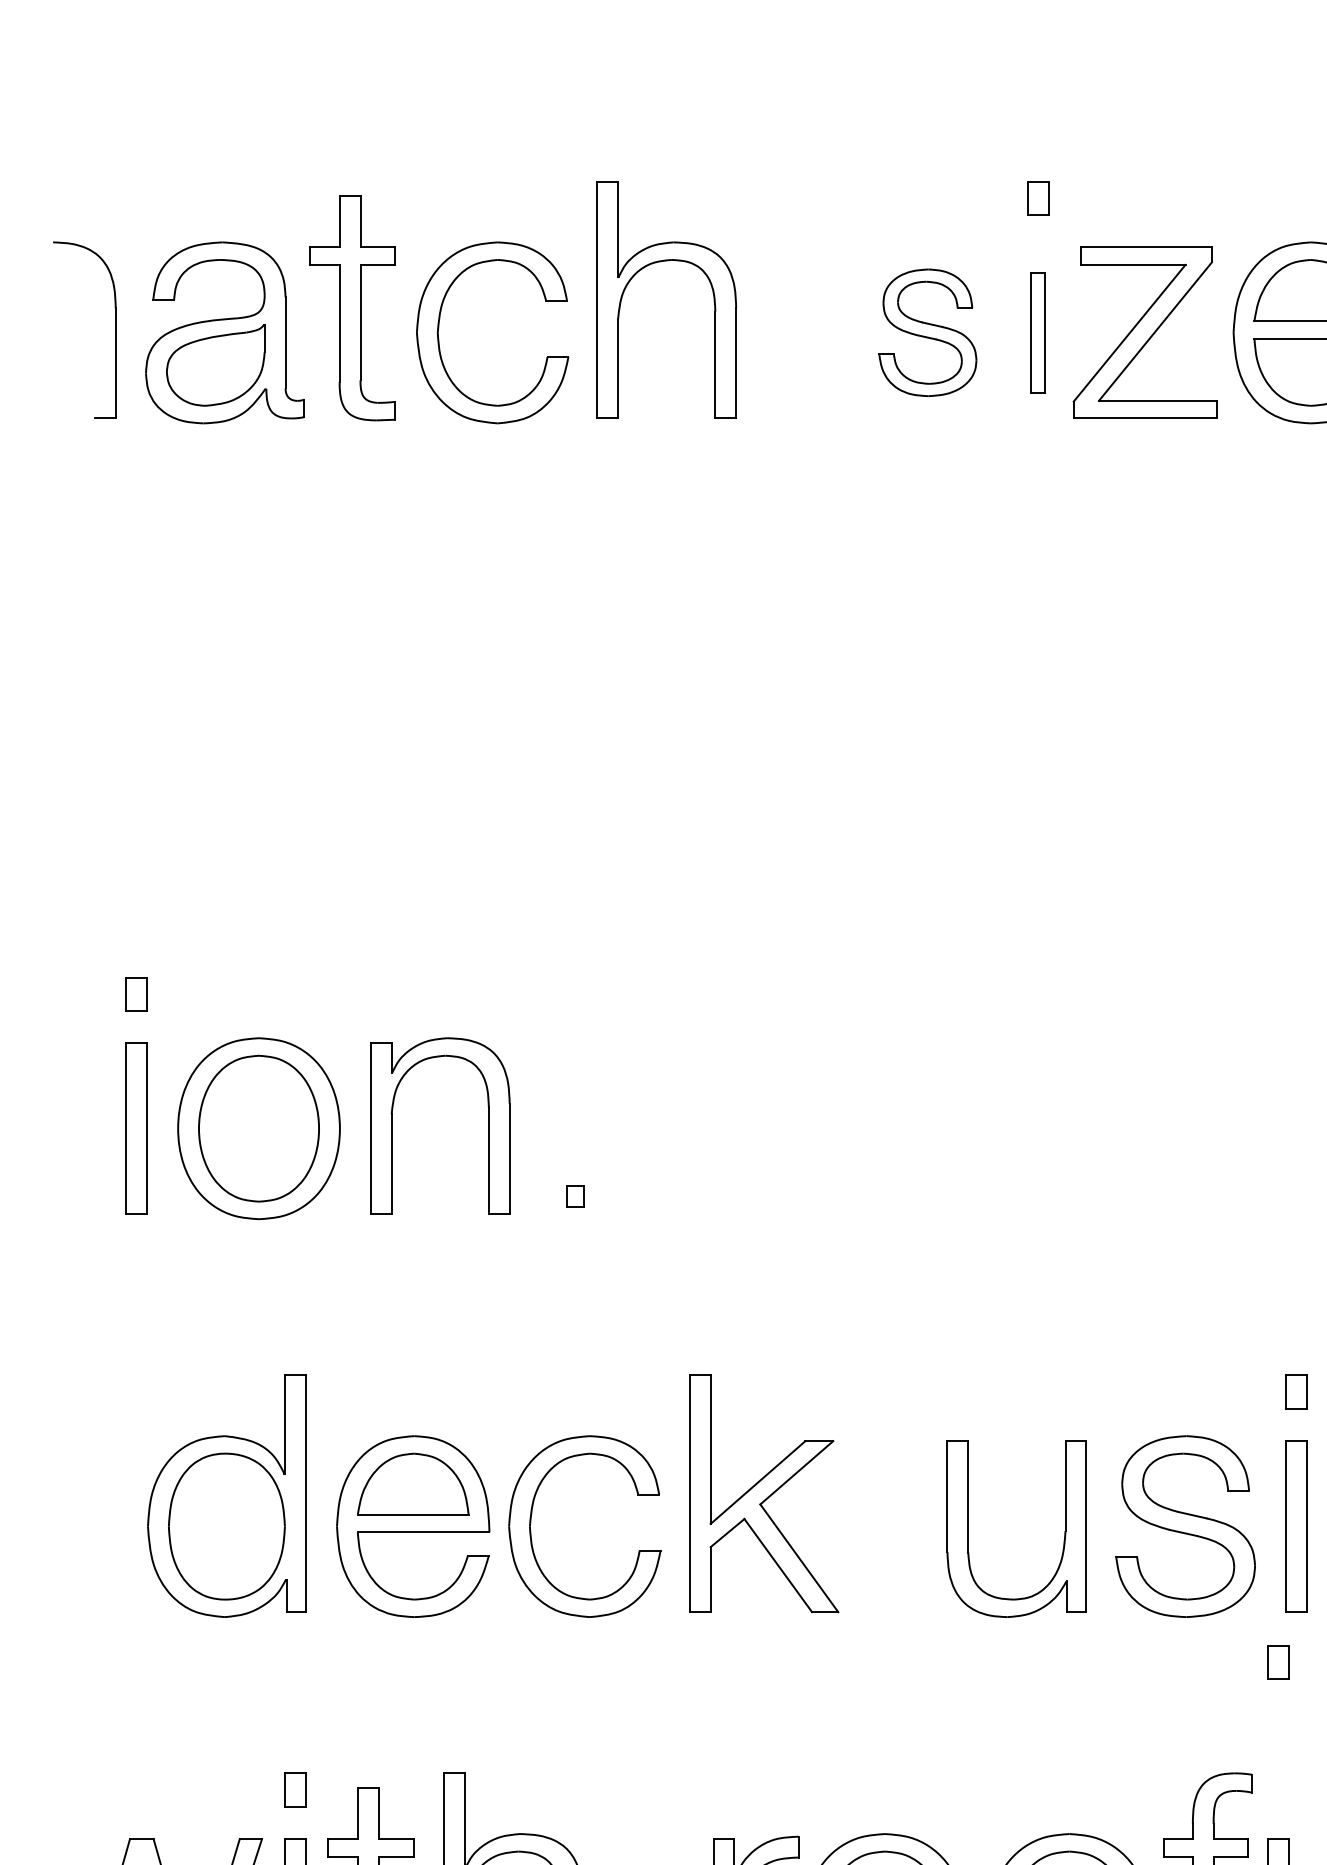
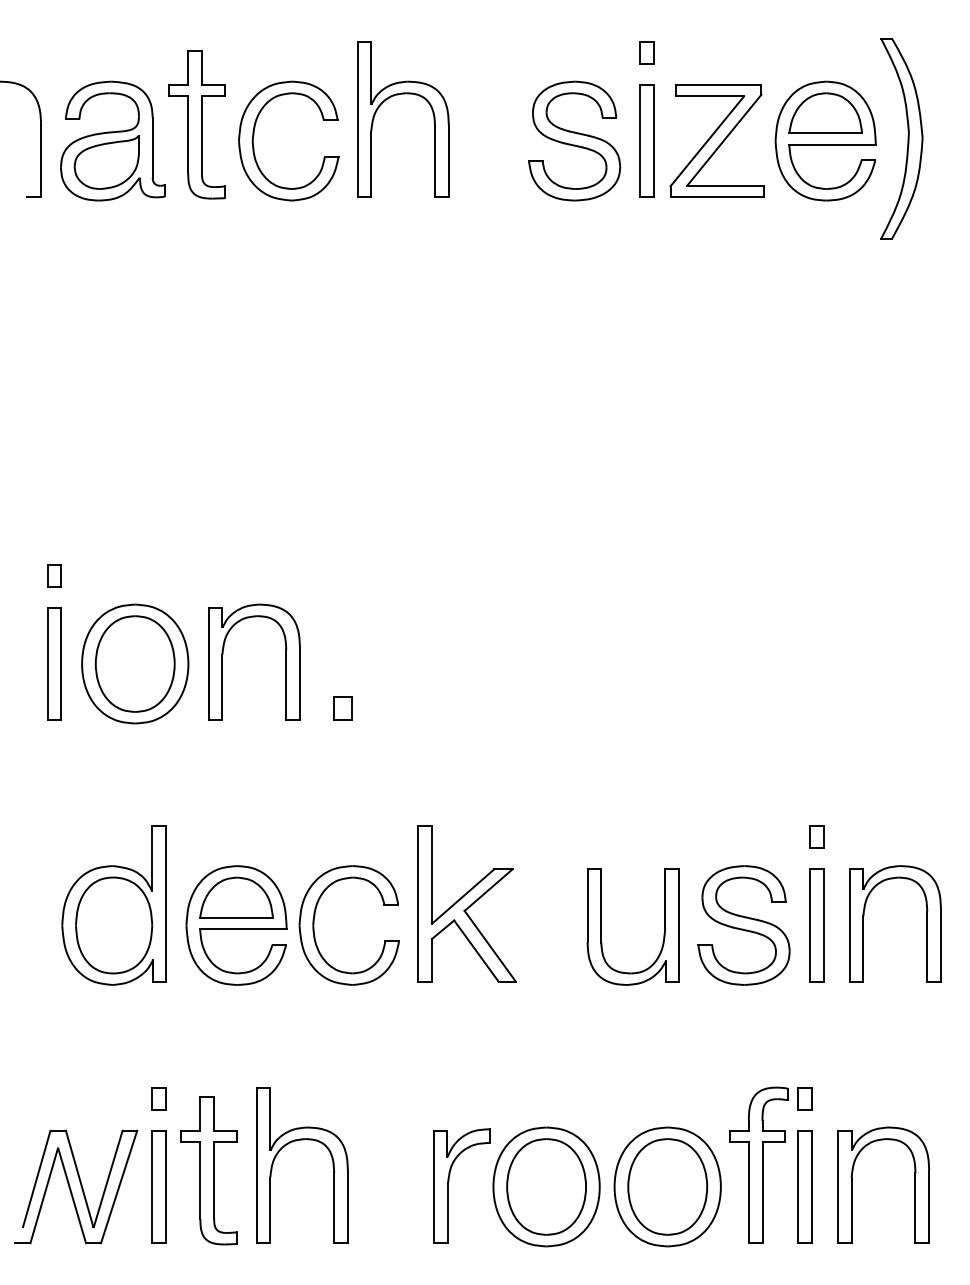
part: (927, 331) -> (574, 140), size x1.43
part: (1037, 331) -> (646, 140), size x1.43
part: (574, 1196) -> (342, 708), size x1.67
part: (1277, 1662) -> (804, 1098), moved

